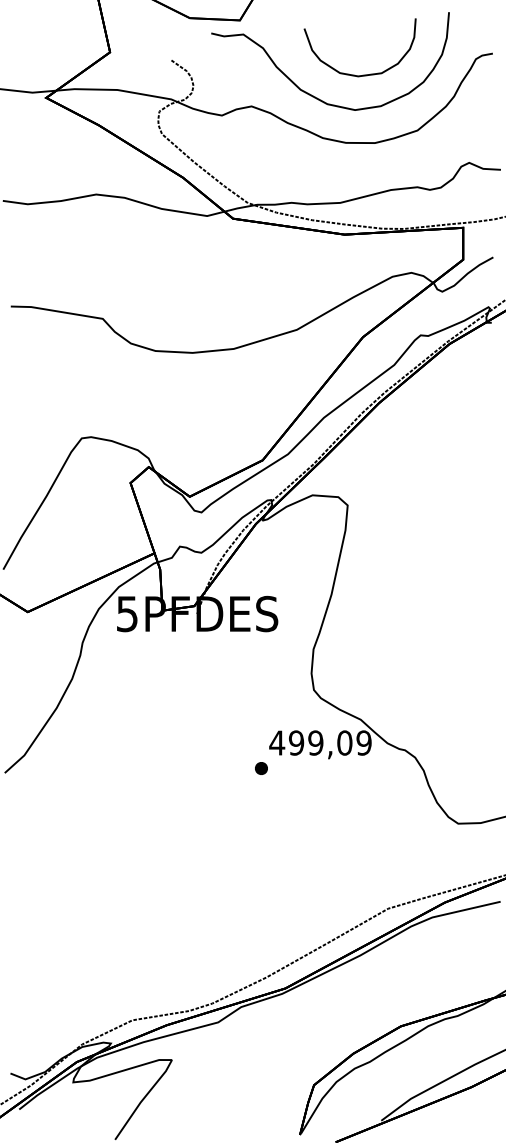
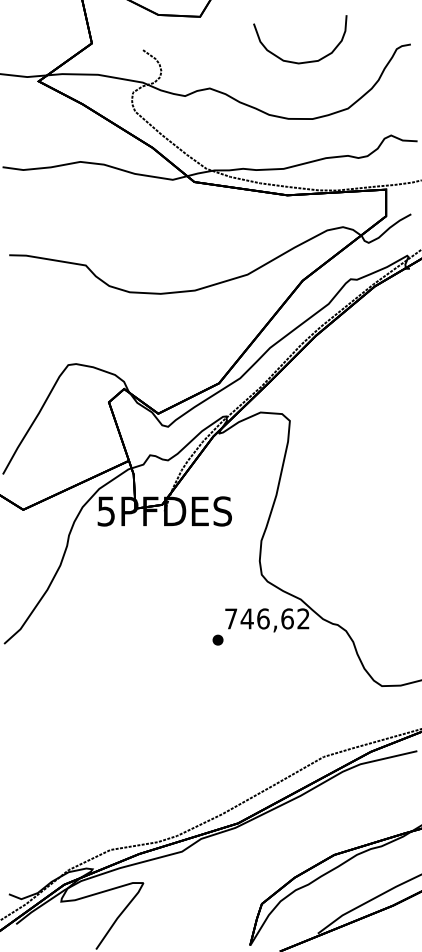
part: (314, 95) -> (262, 79), removed
text: (319, 742) -> (266, 618), 499,09 -> 746,62

